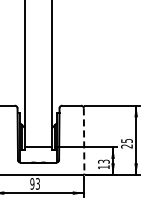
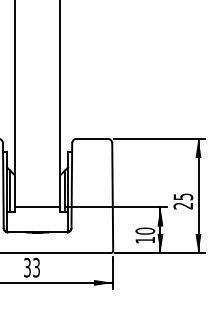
line: (84, 141) -> (113, 197), dashed -> solid
text: (103, 161) -> (144, 230), 13 -> 10
text: (32, 183) -> (27, 267), 93 -> 33

